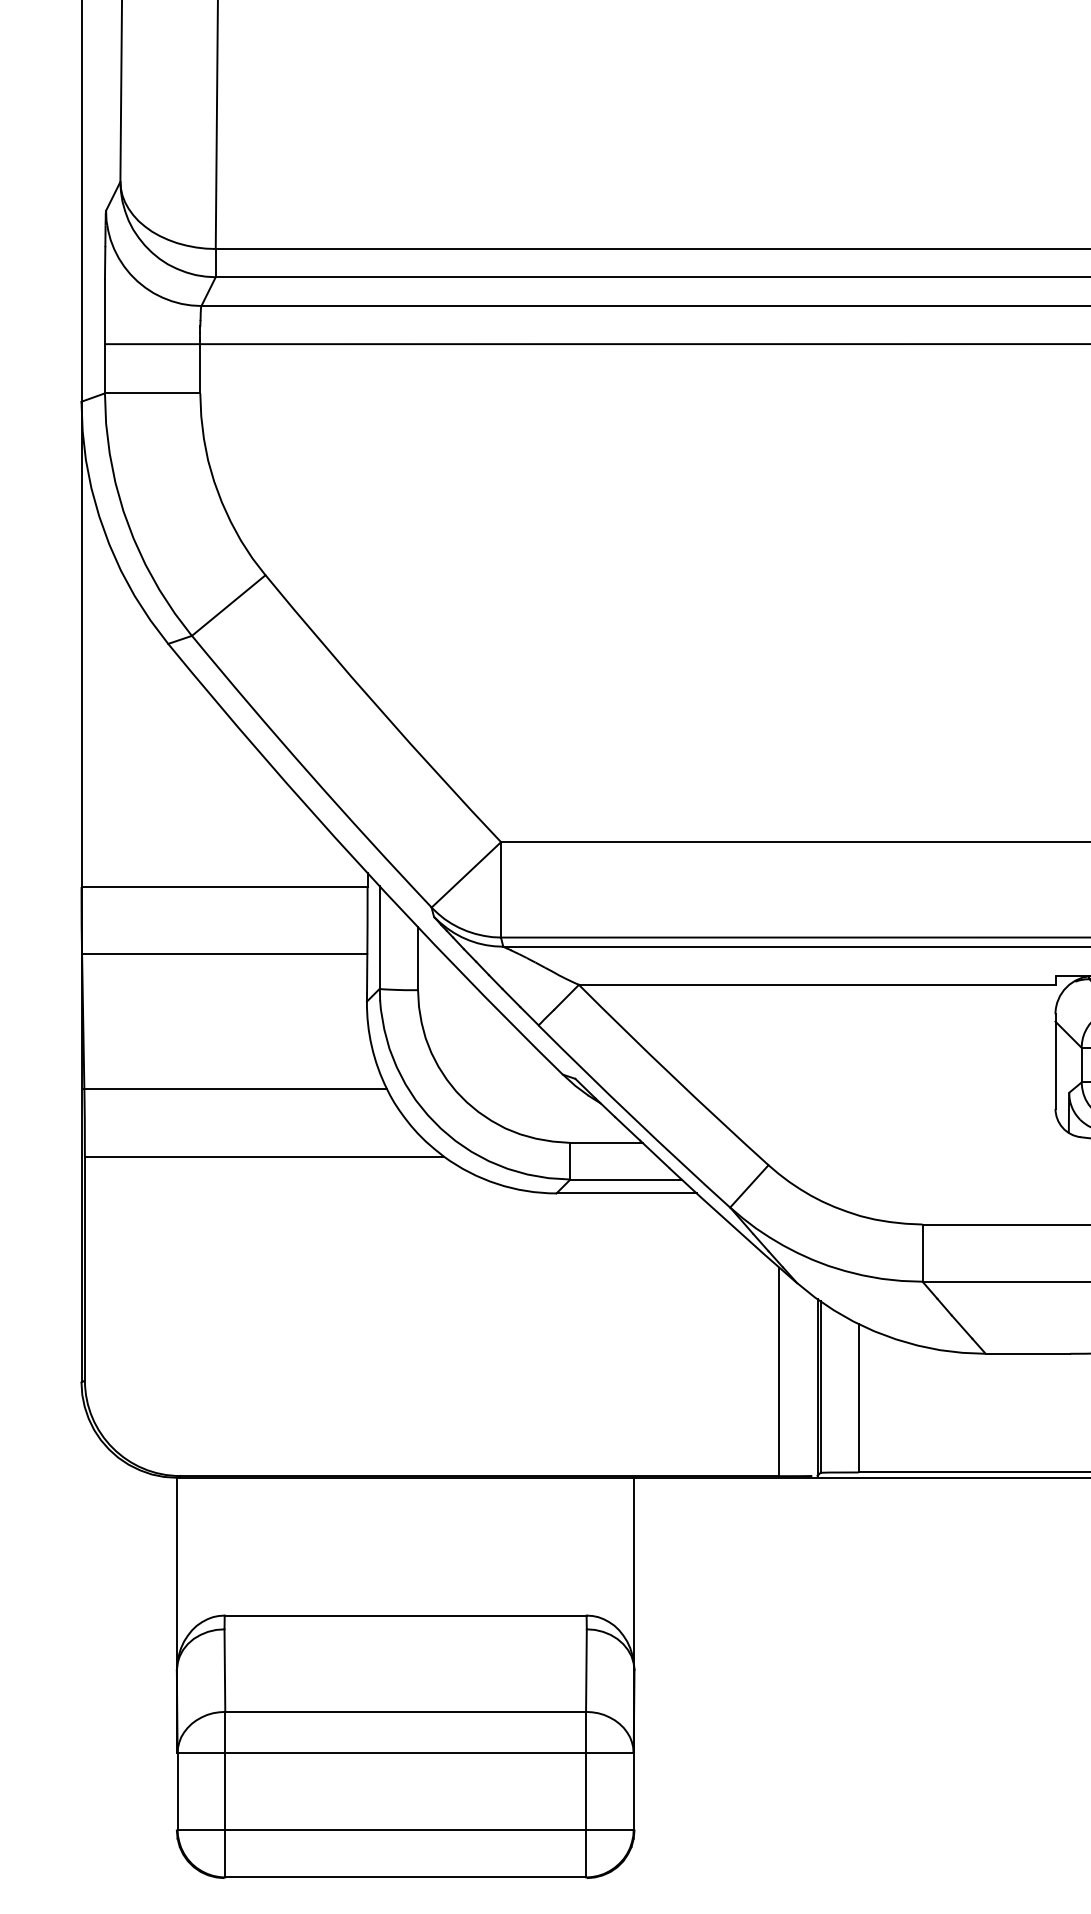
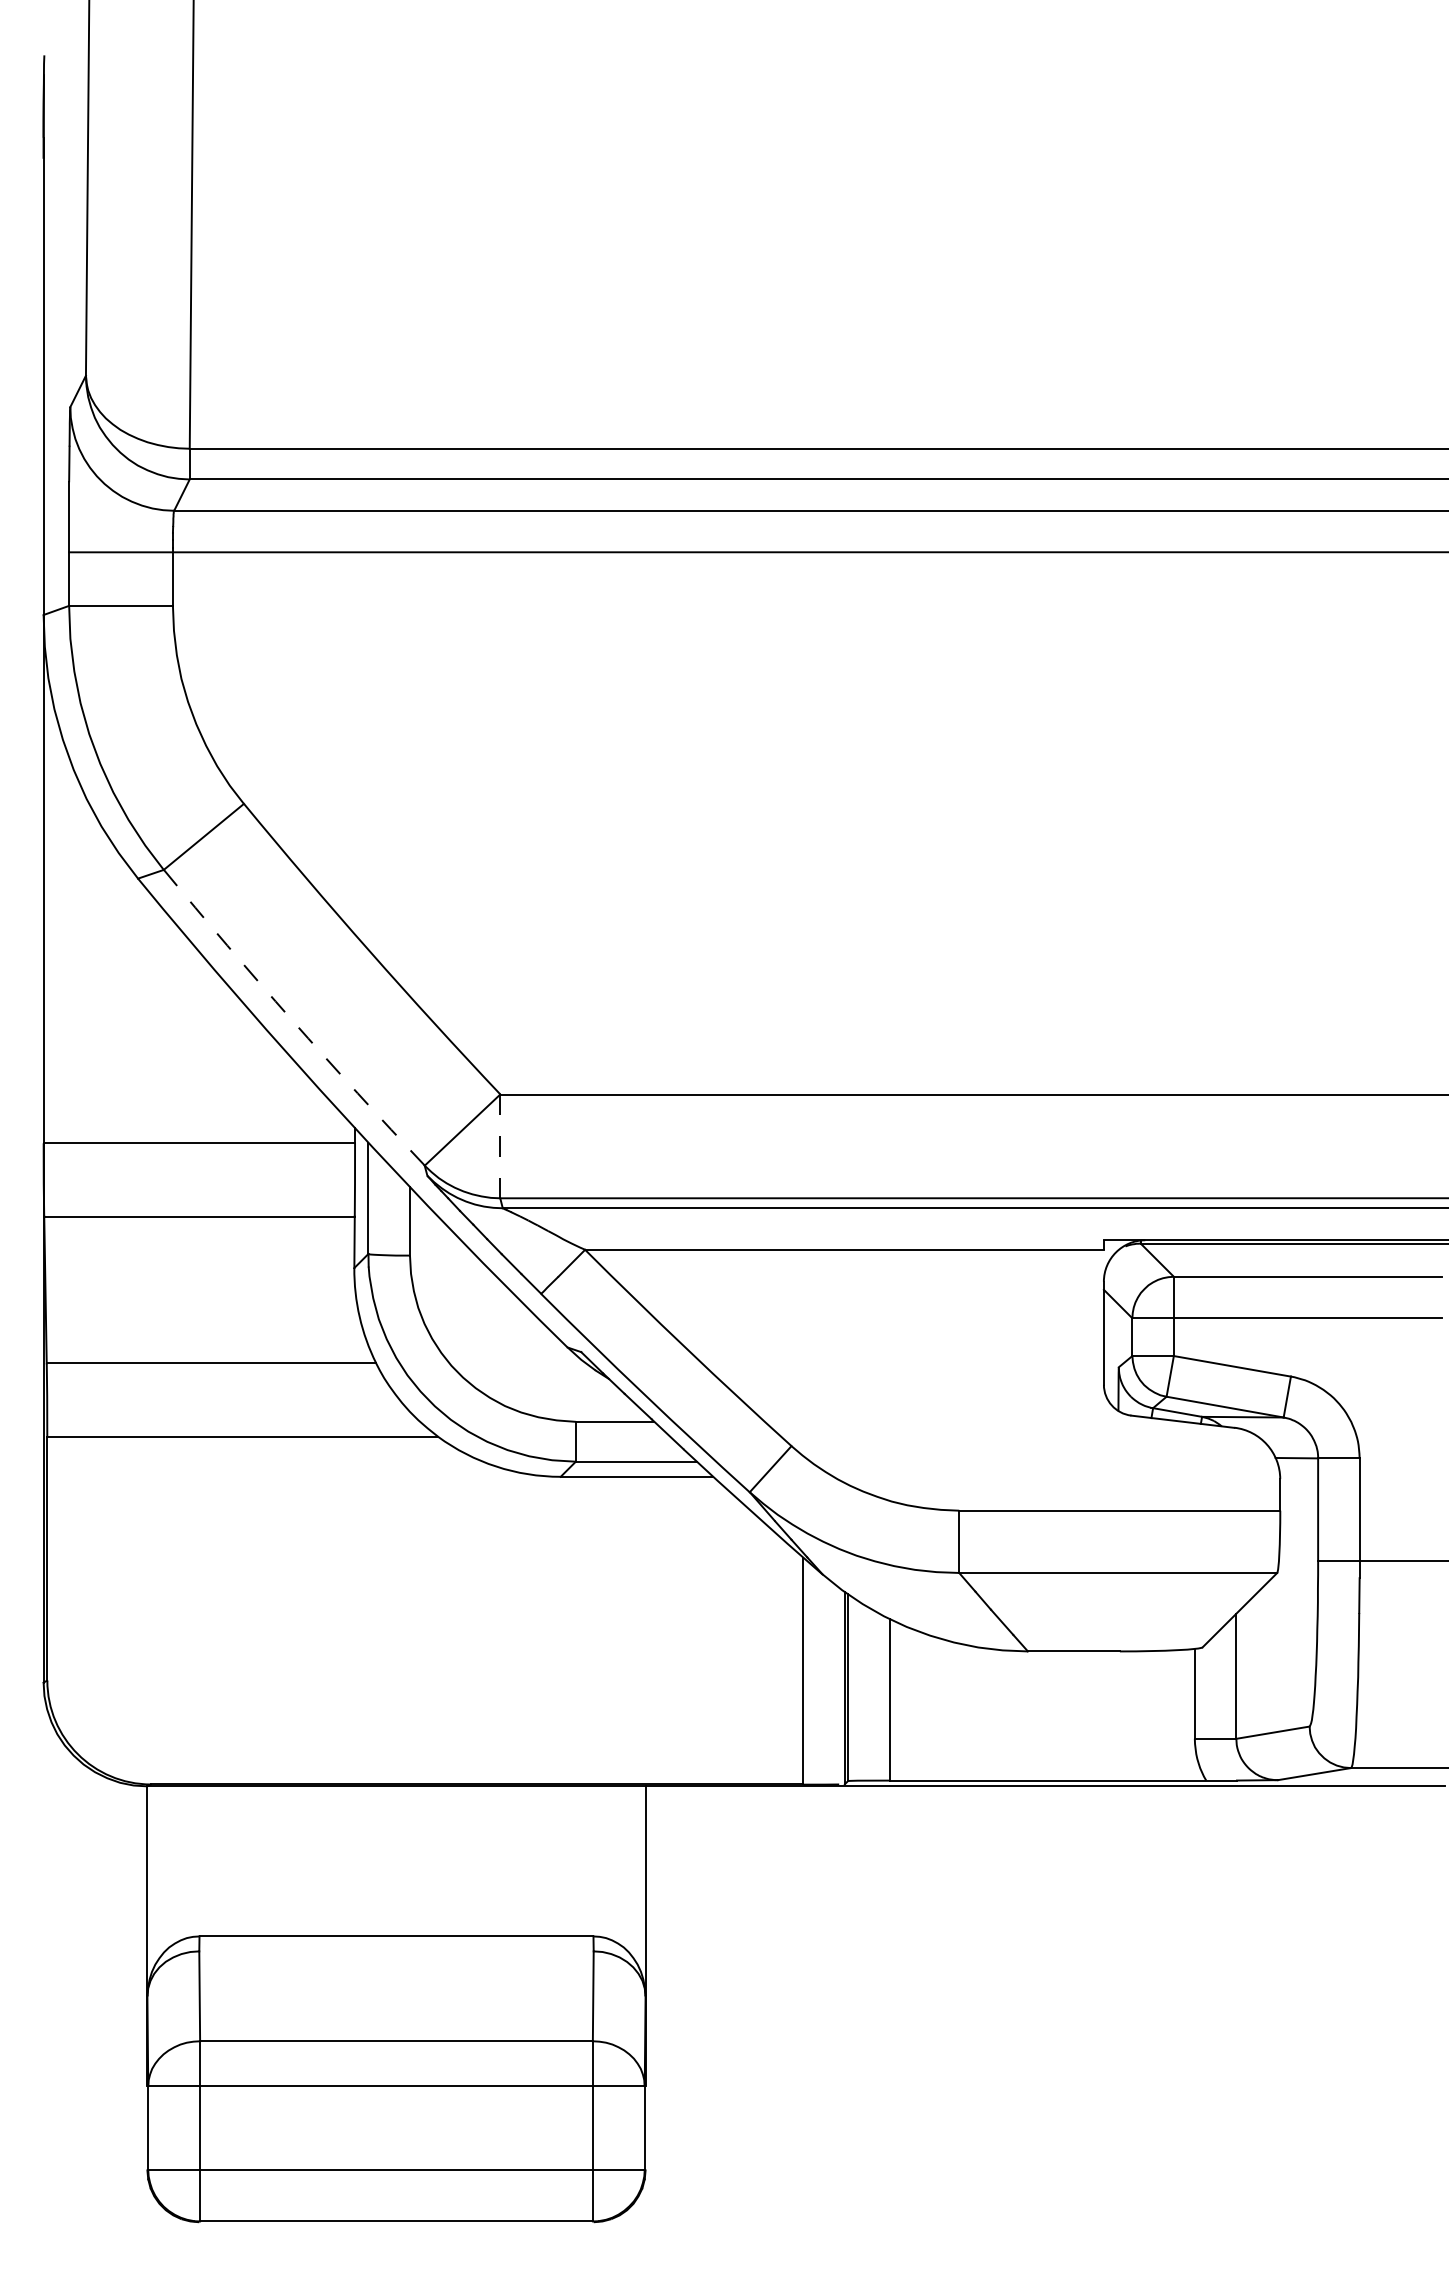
arc: (309, 773) -> (291, 1019), solid -> dashed
line: (501, 889) -> (500, 1146), solid -> dashed

